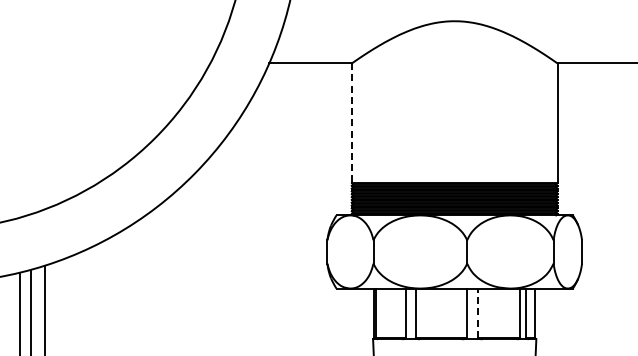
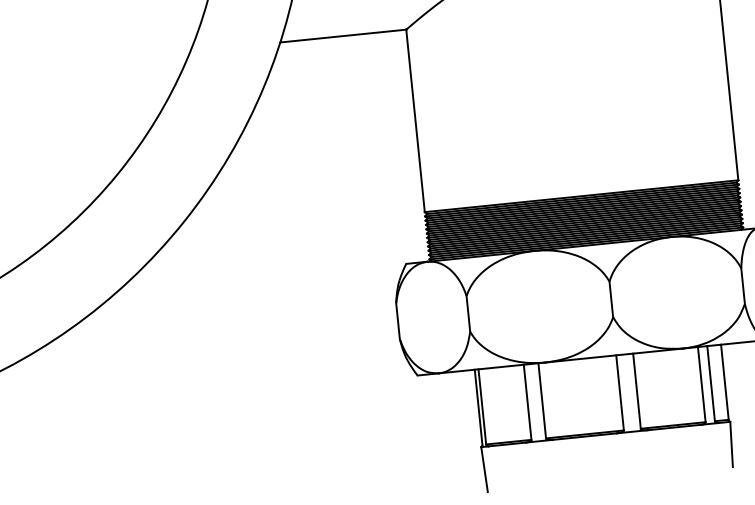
line: (351, 123) -> (414, 121), dashed -> solid
line: (477, 313) -> (636, 391), dashed -> solid

